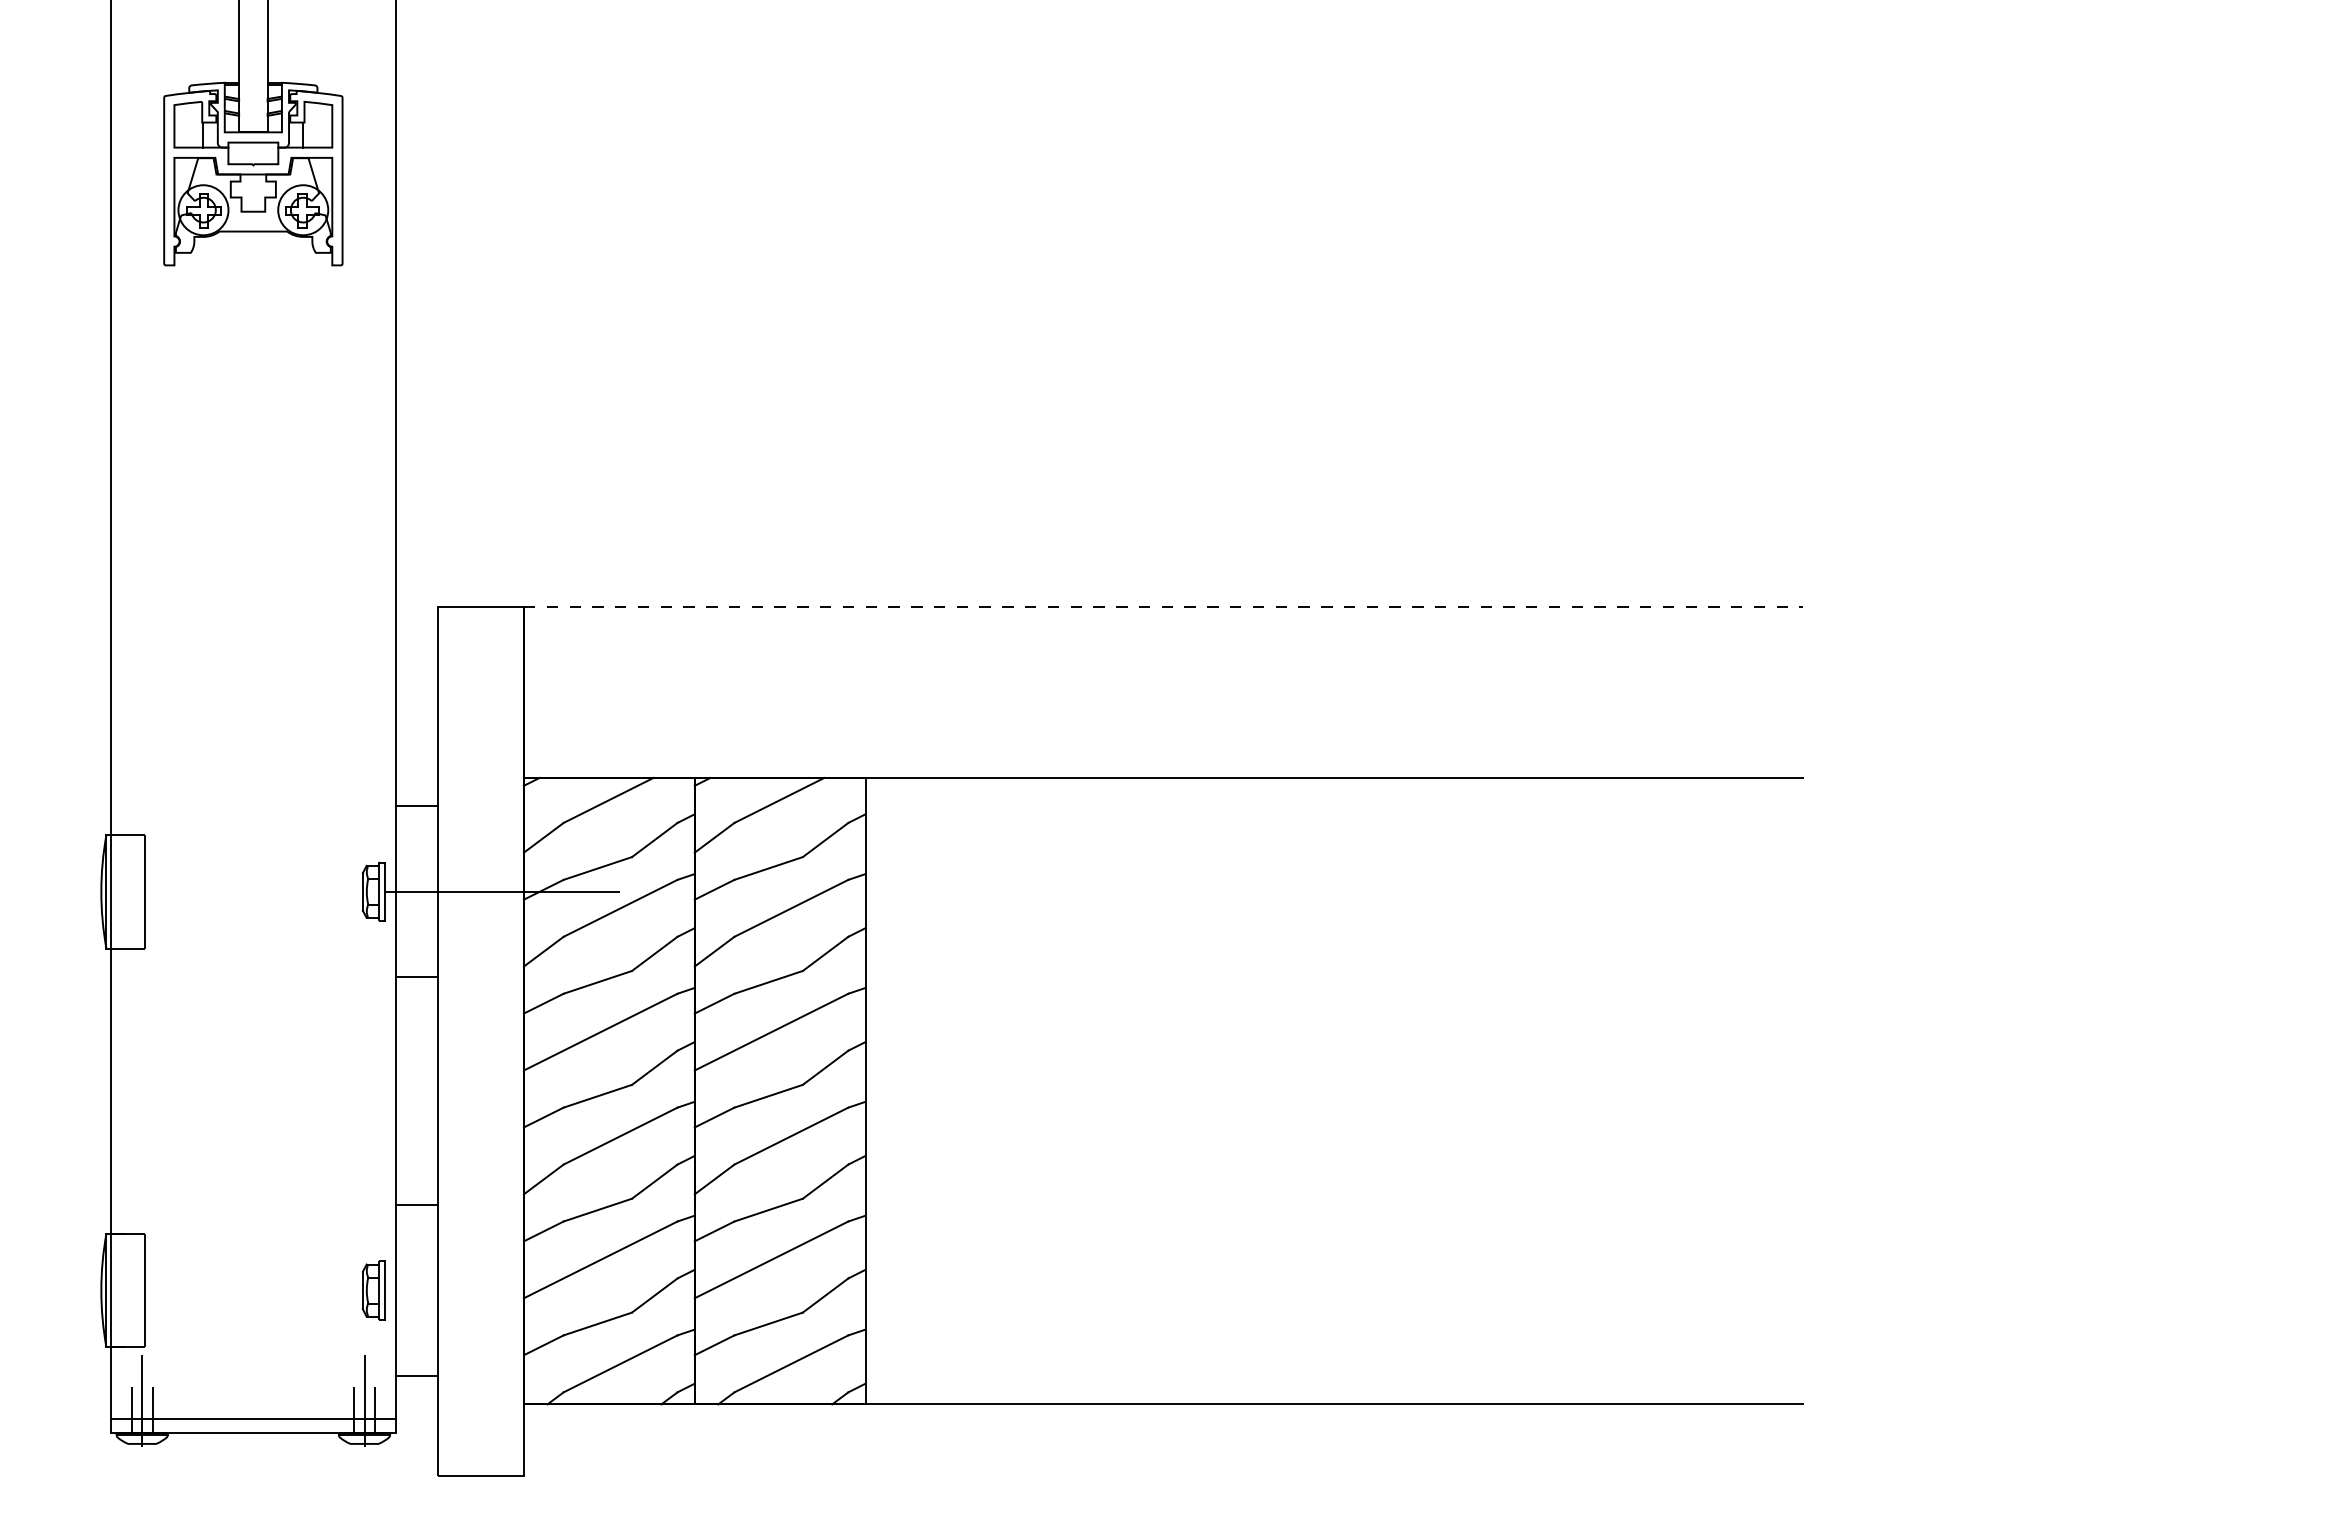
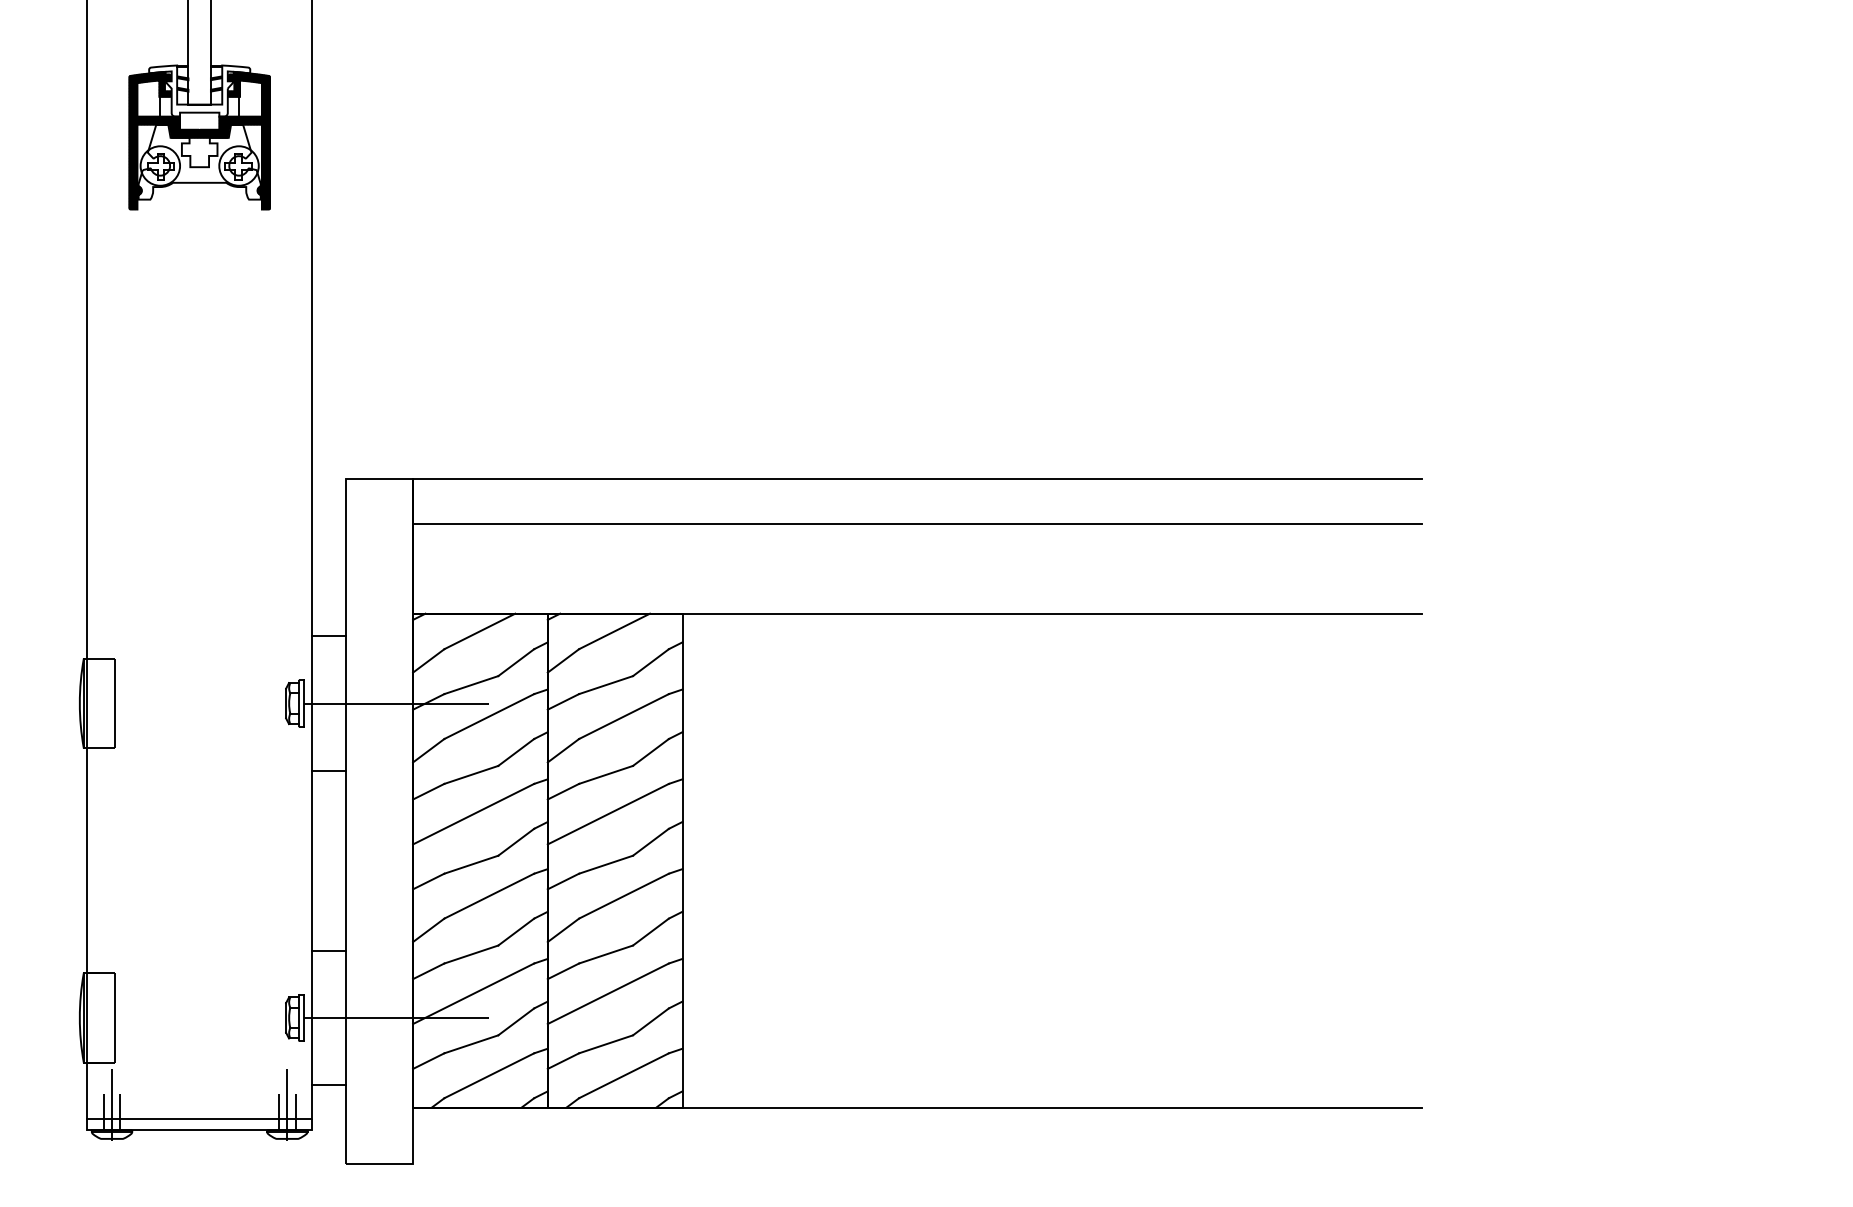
hatch: (253, 177) -> (199, 140), added
line: (1163, 607) -> (917, 479), dashed -> solid
line: (1162, 664) -> (916, 524), added
line: (502, 1290) -> (396, 1017), added

